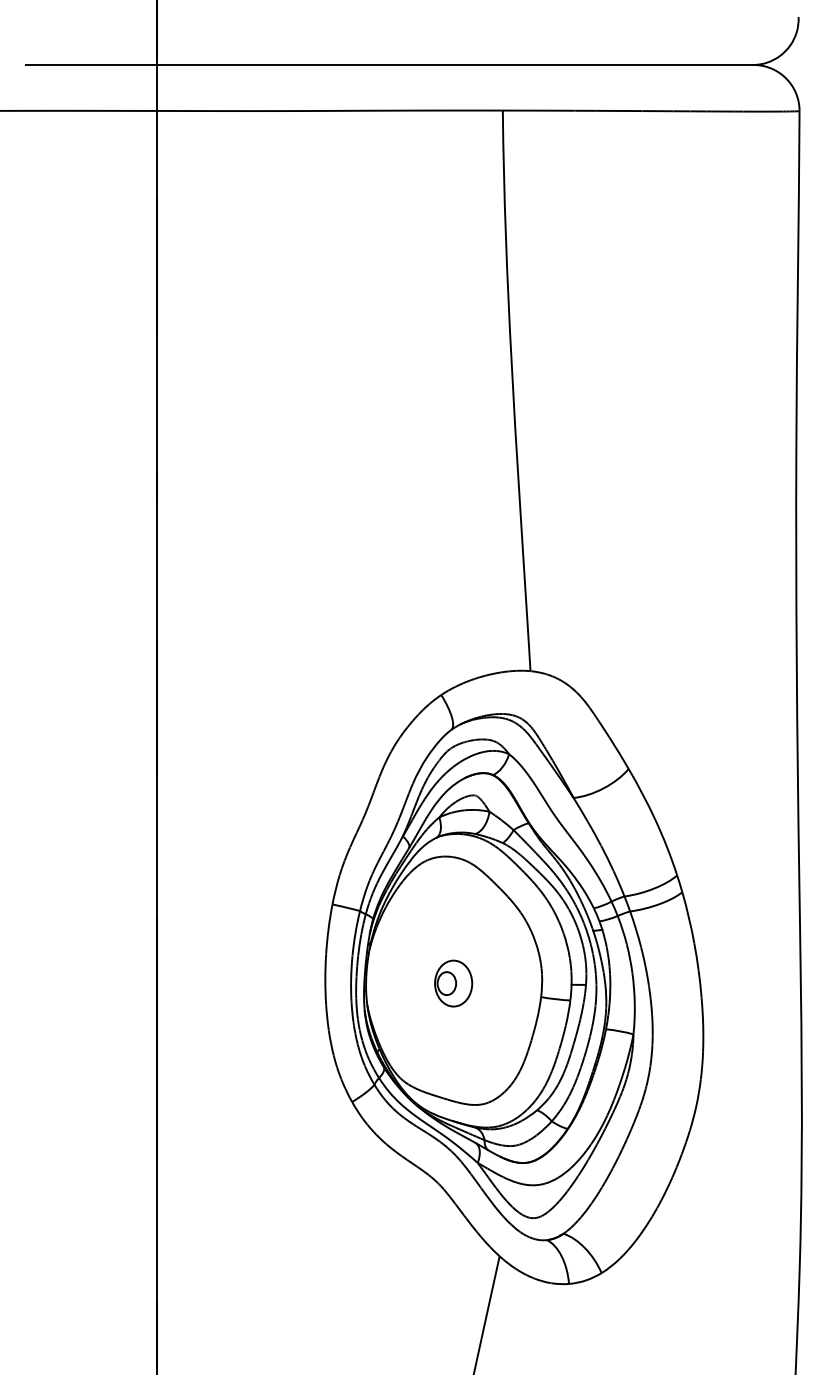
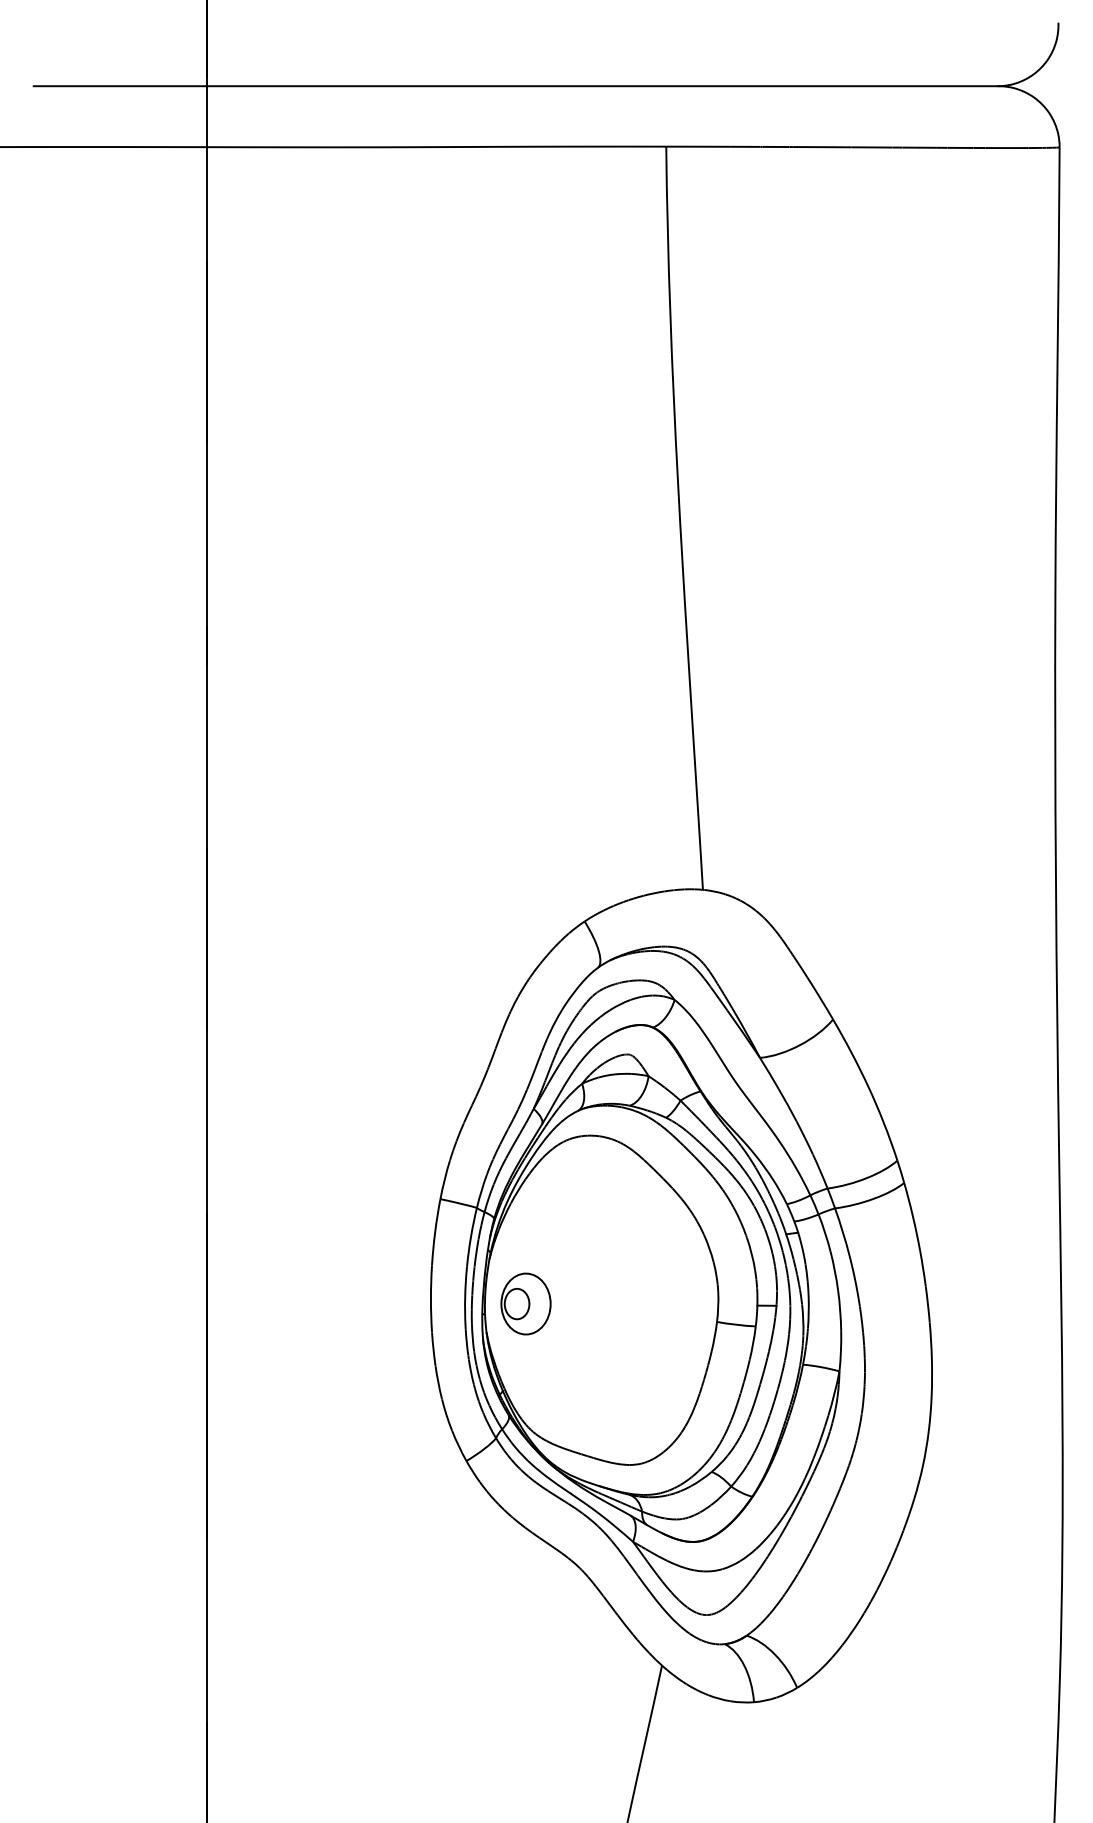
part: (453, 983) -> (525, 1303), moved

